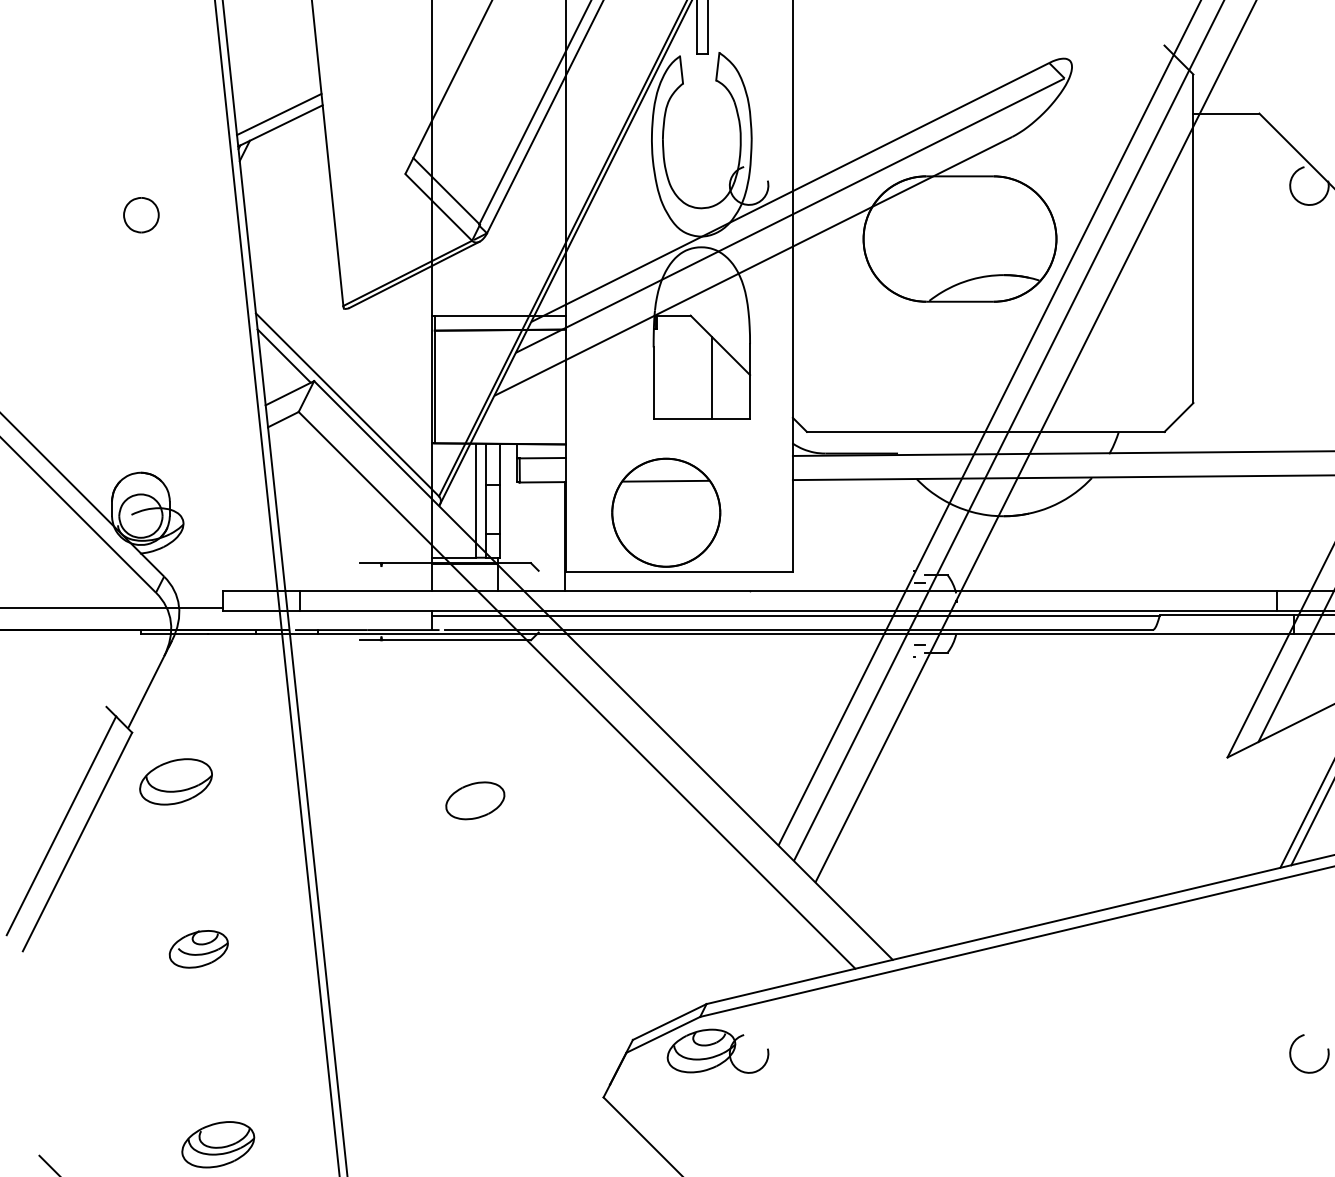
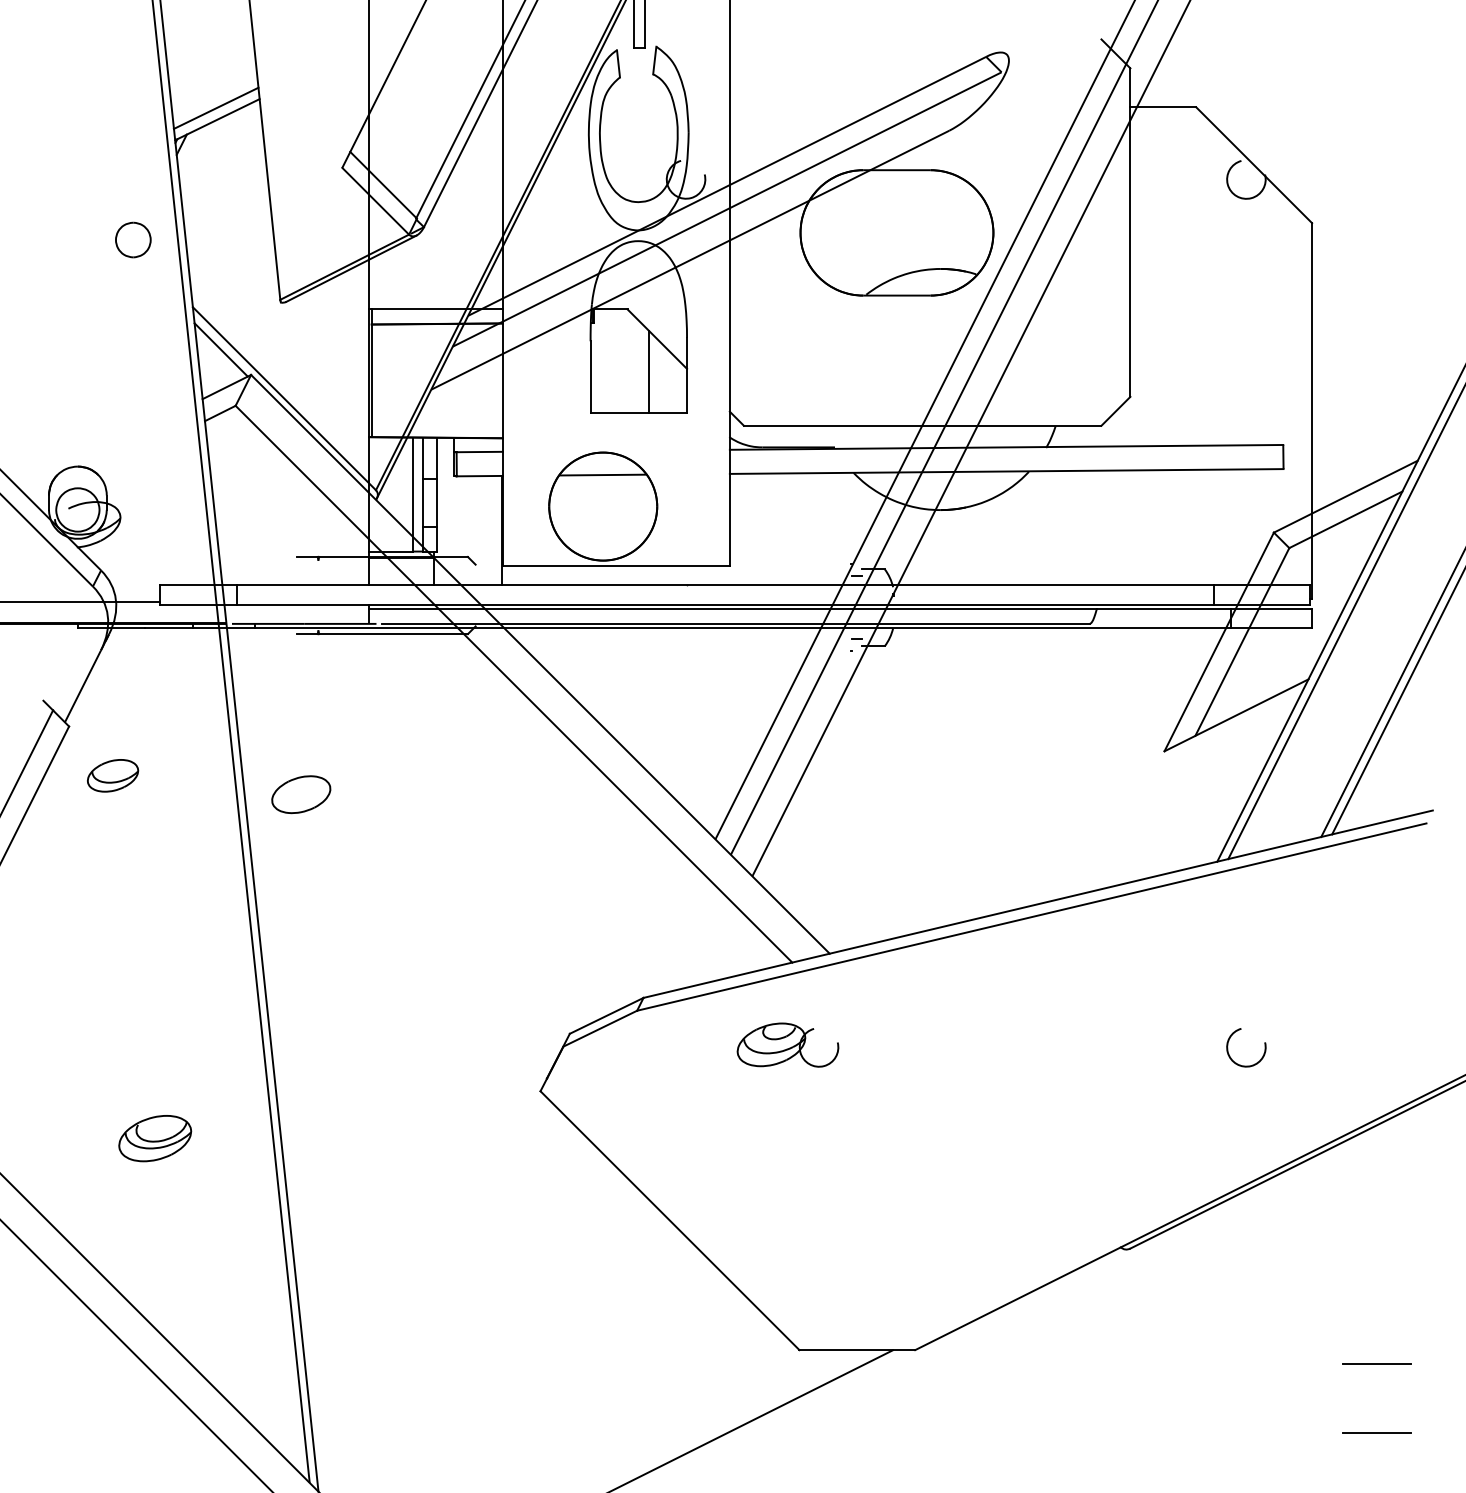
part: (141, 214) -> (133, 239), moved
part: (175, 781) -> (112, 775), size x0.7
part: (475, 800) -> (301, 794), moved
part: (198, 948) -> (135, 942), removed
part: (717, 1050) -> (787, 1044), moved

